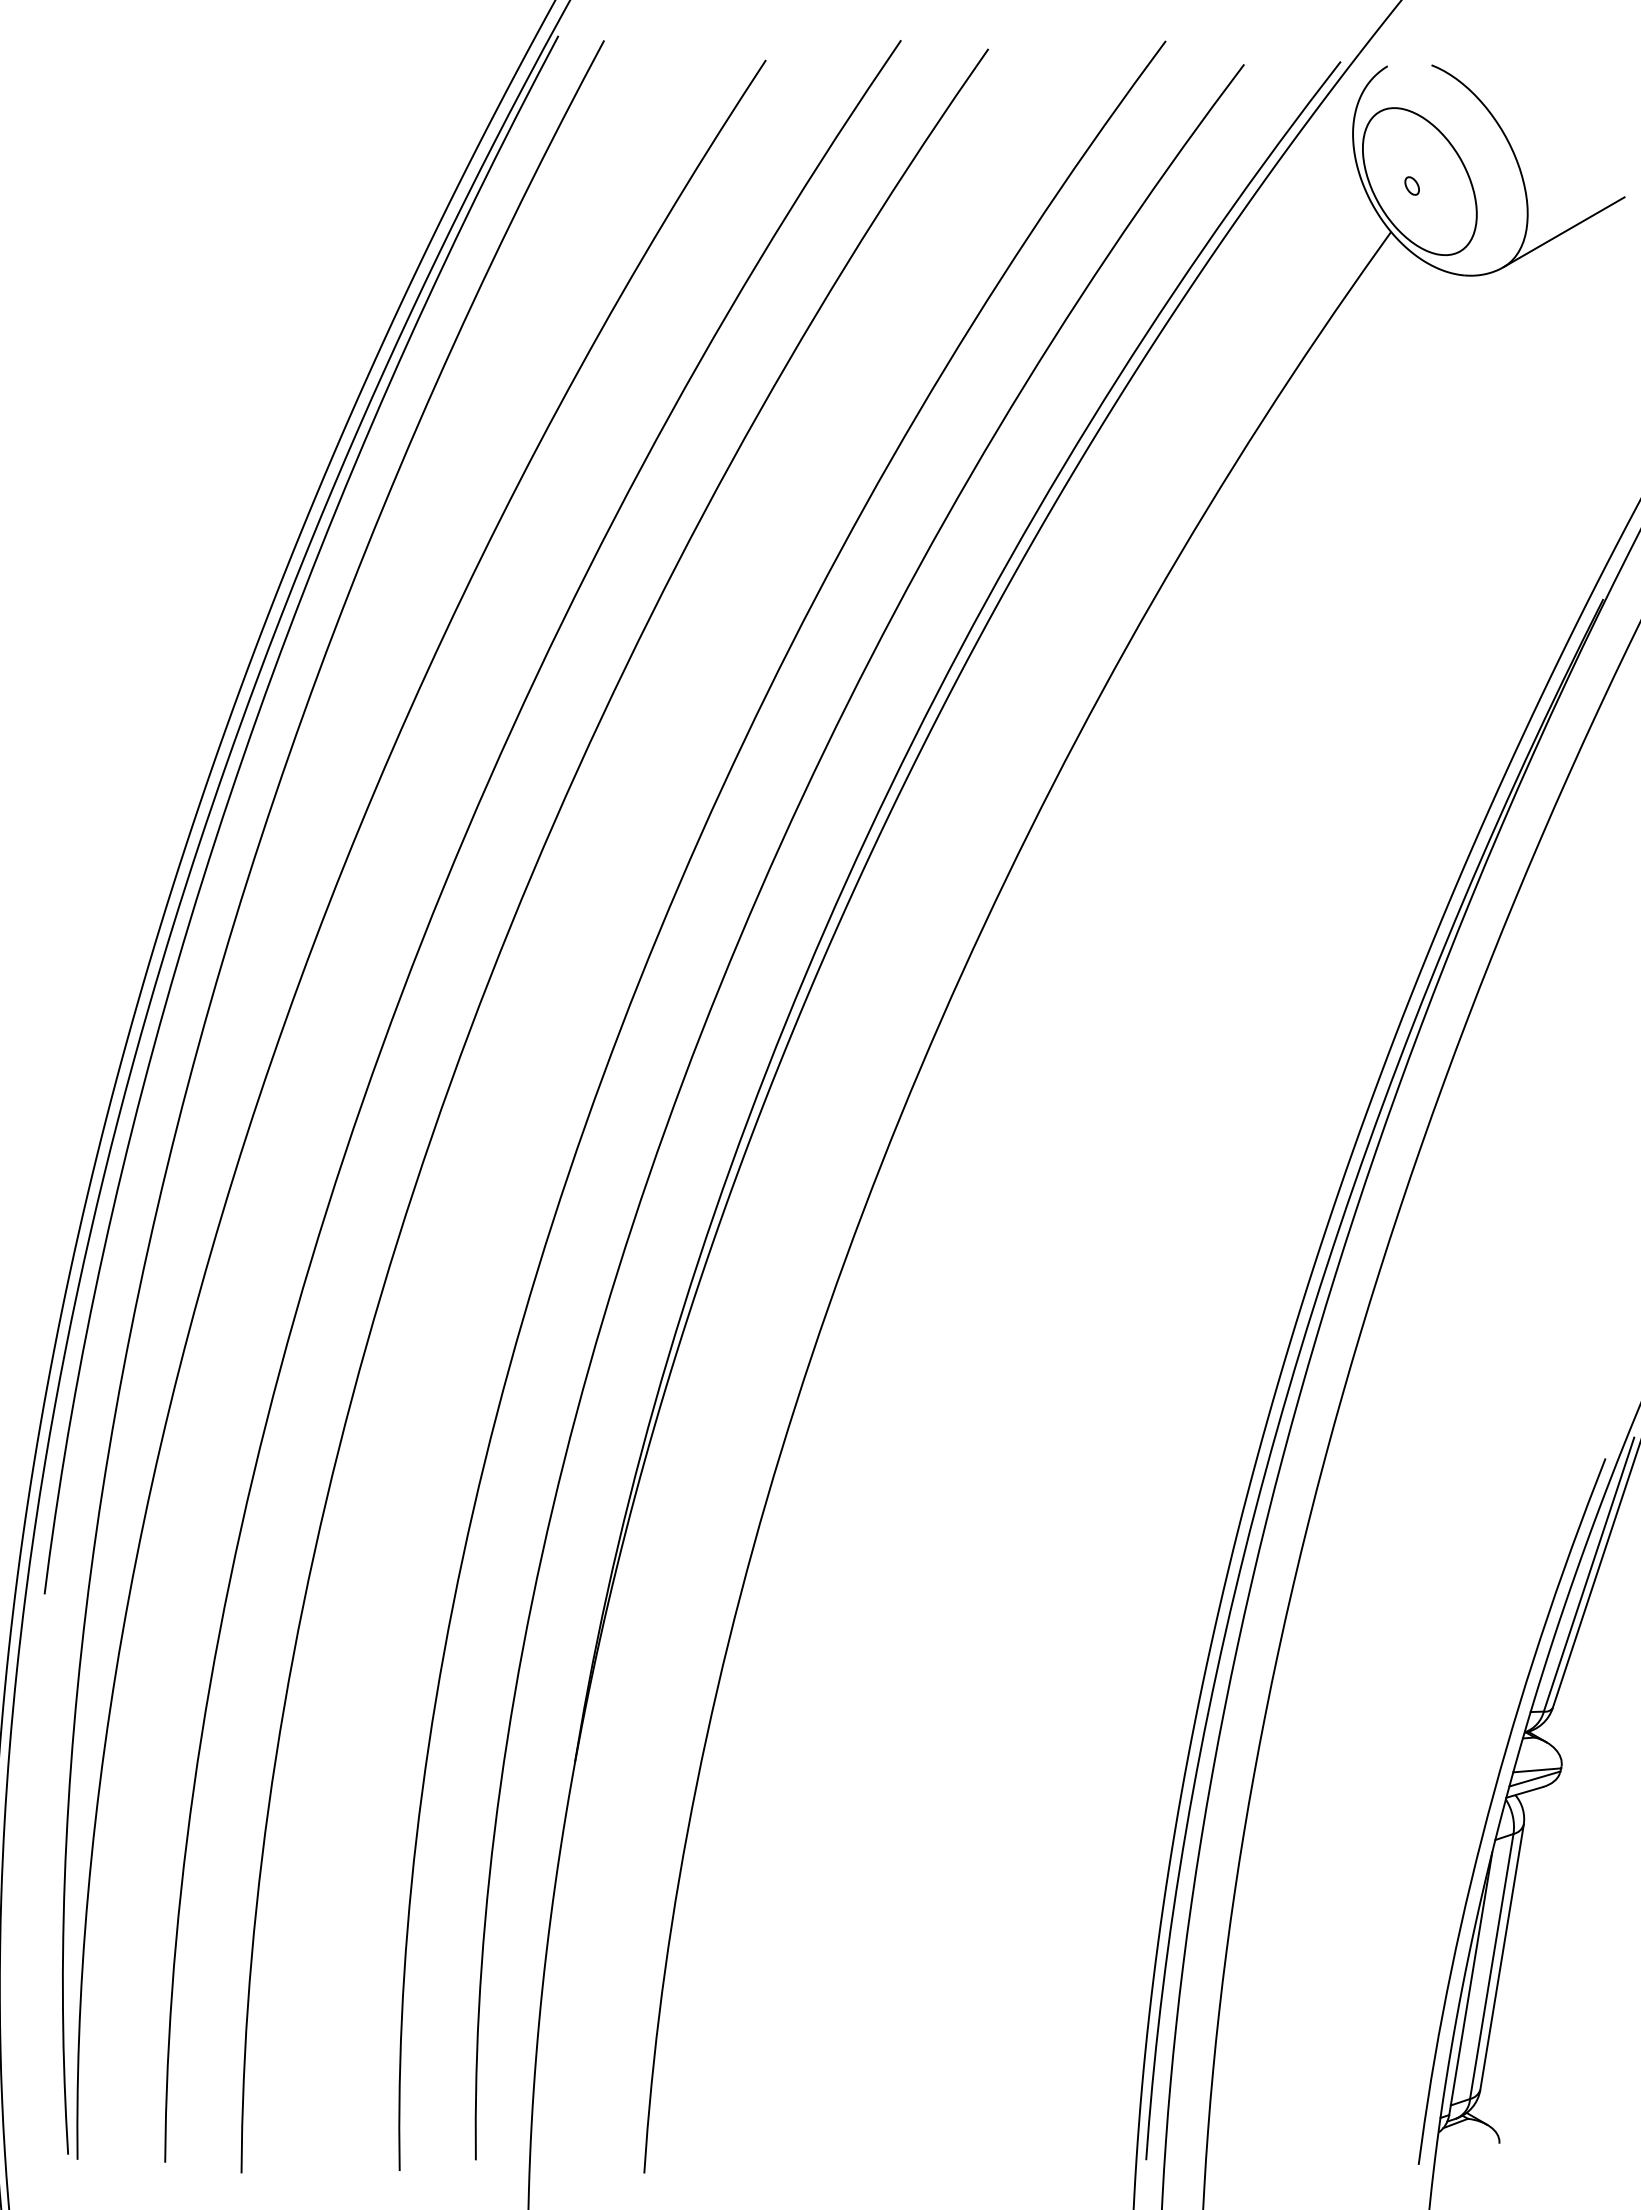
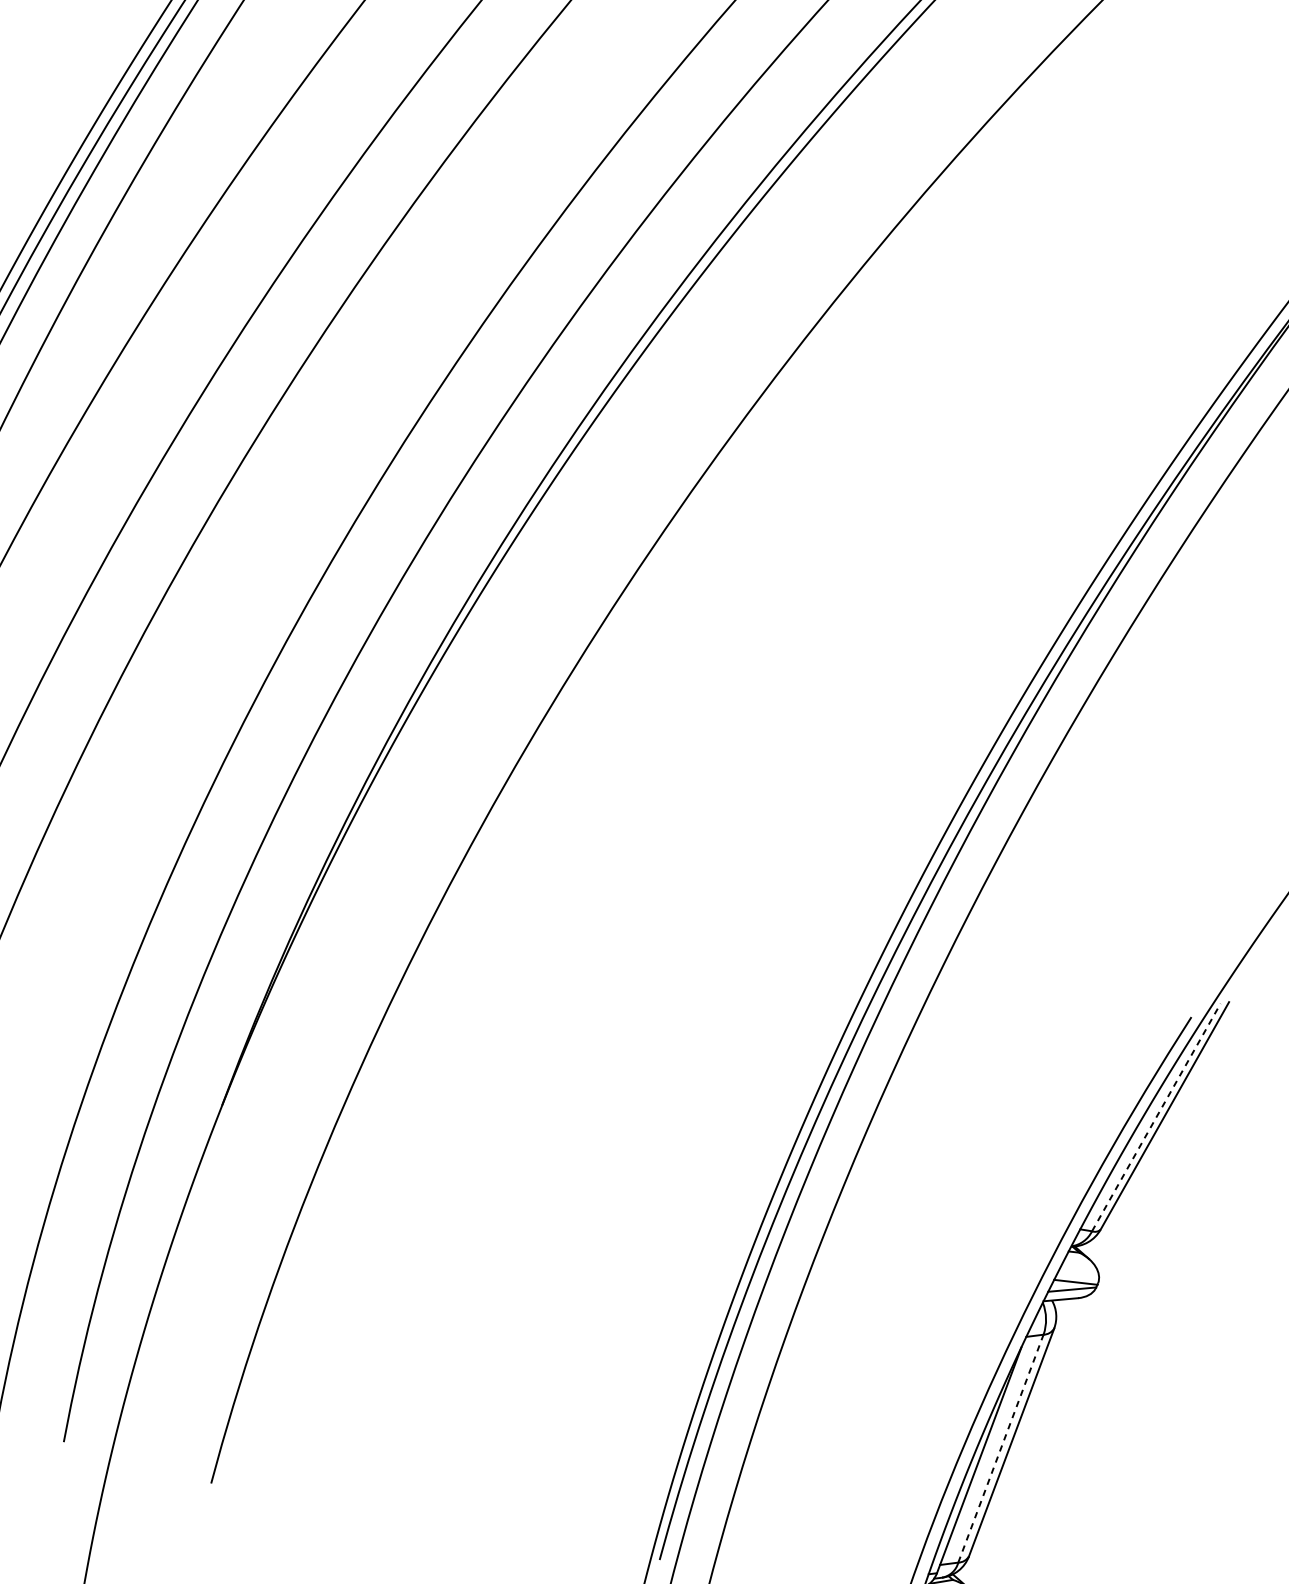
line: (1589, 1574) -> (1156, 1117), solid -> dashed
line: (1491, 1966) -> (1000, 1448), solid -> dashed

